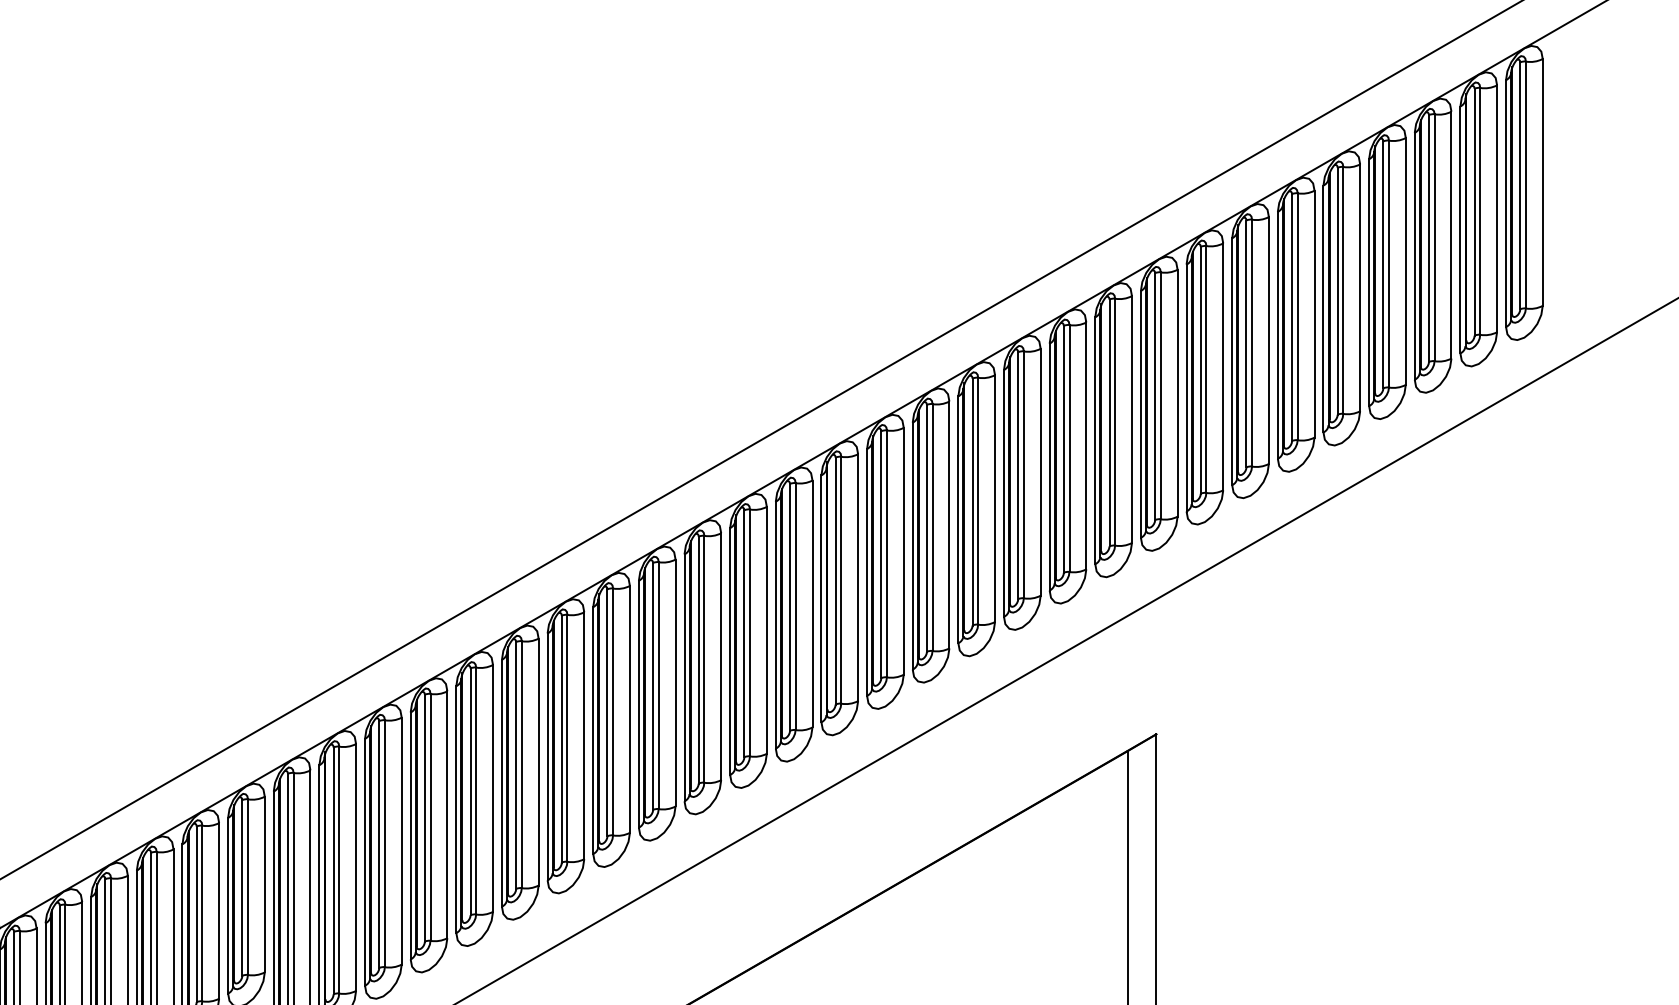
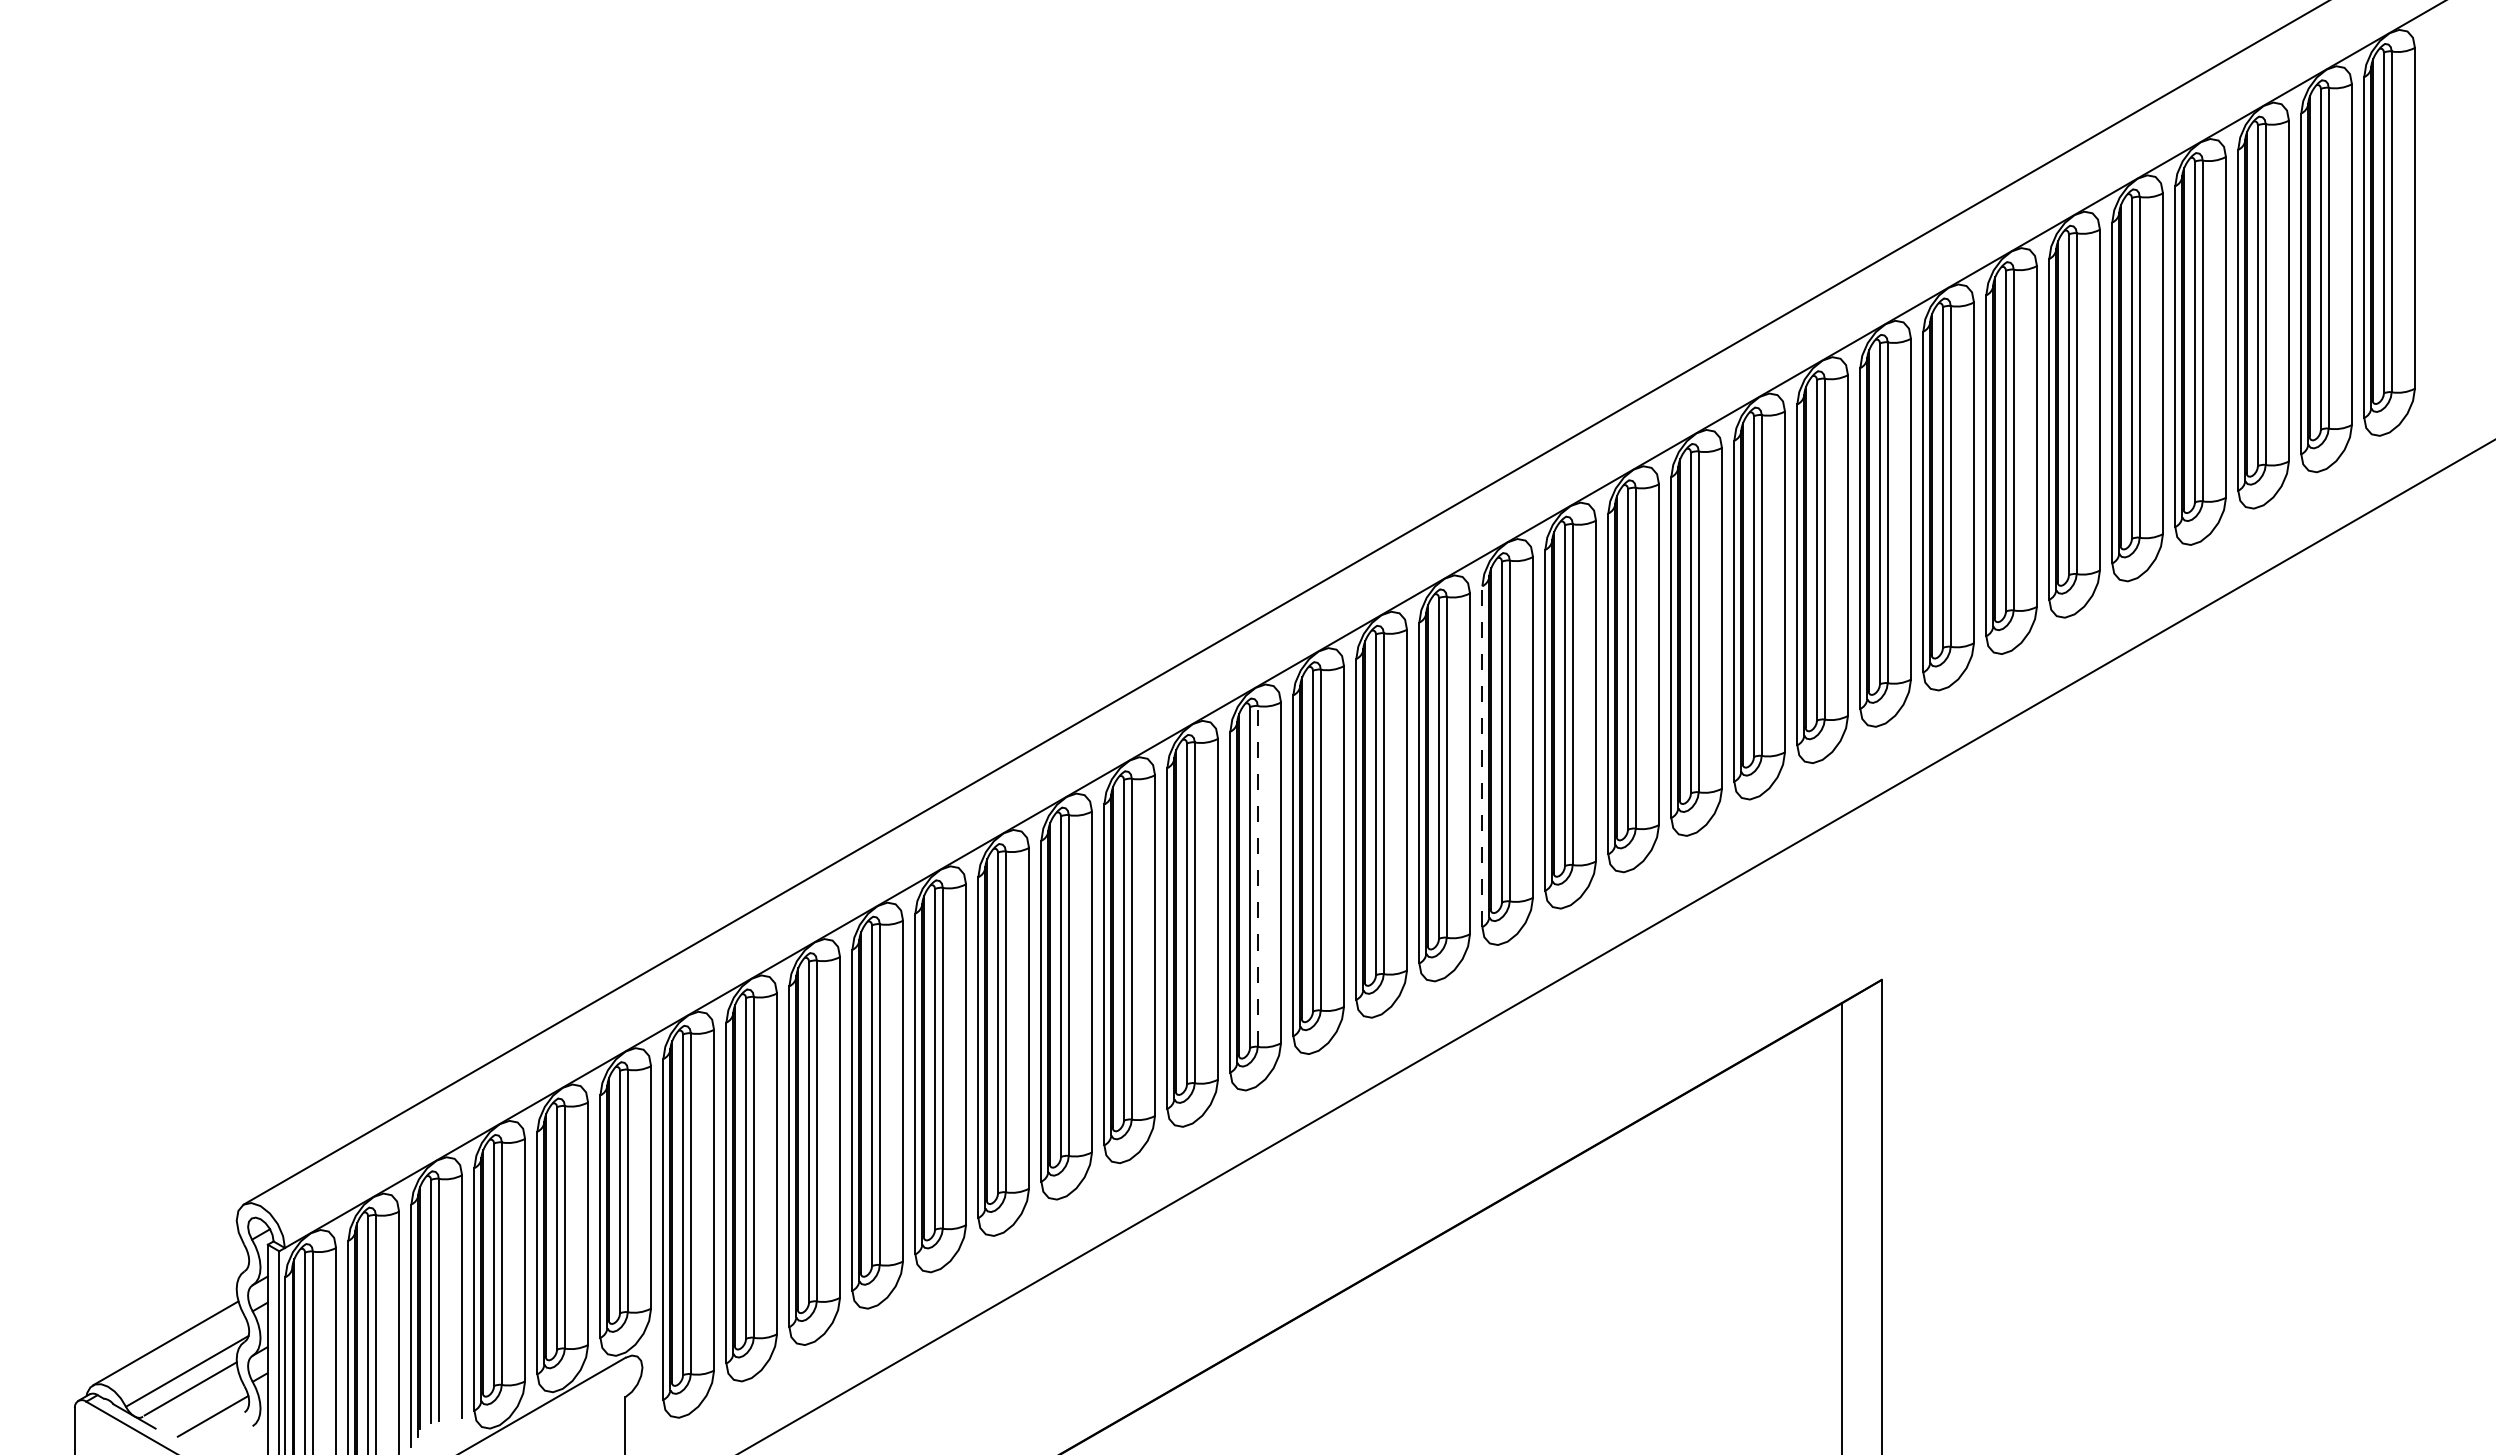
line: (867, 572) -> (1482, 756), solid -> dashed
line: (704, 658) -> (1257, 875), solid -> dashed

